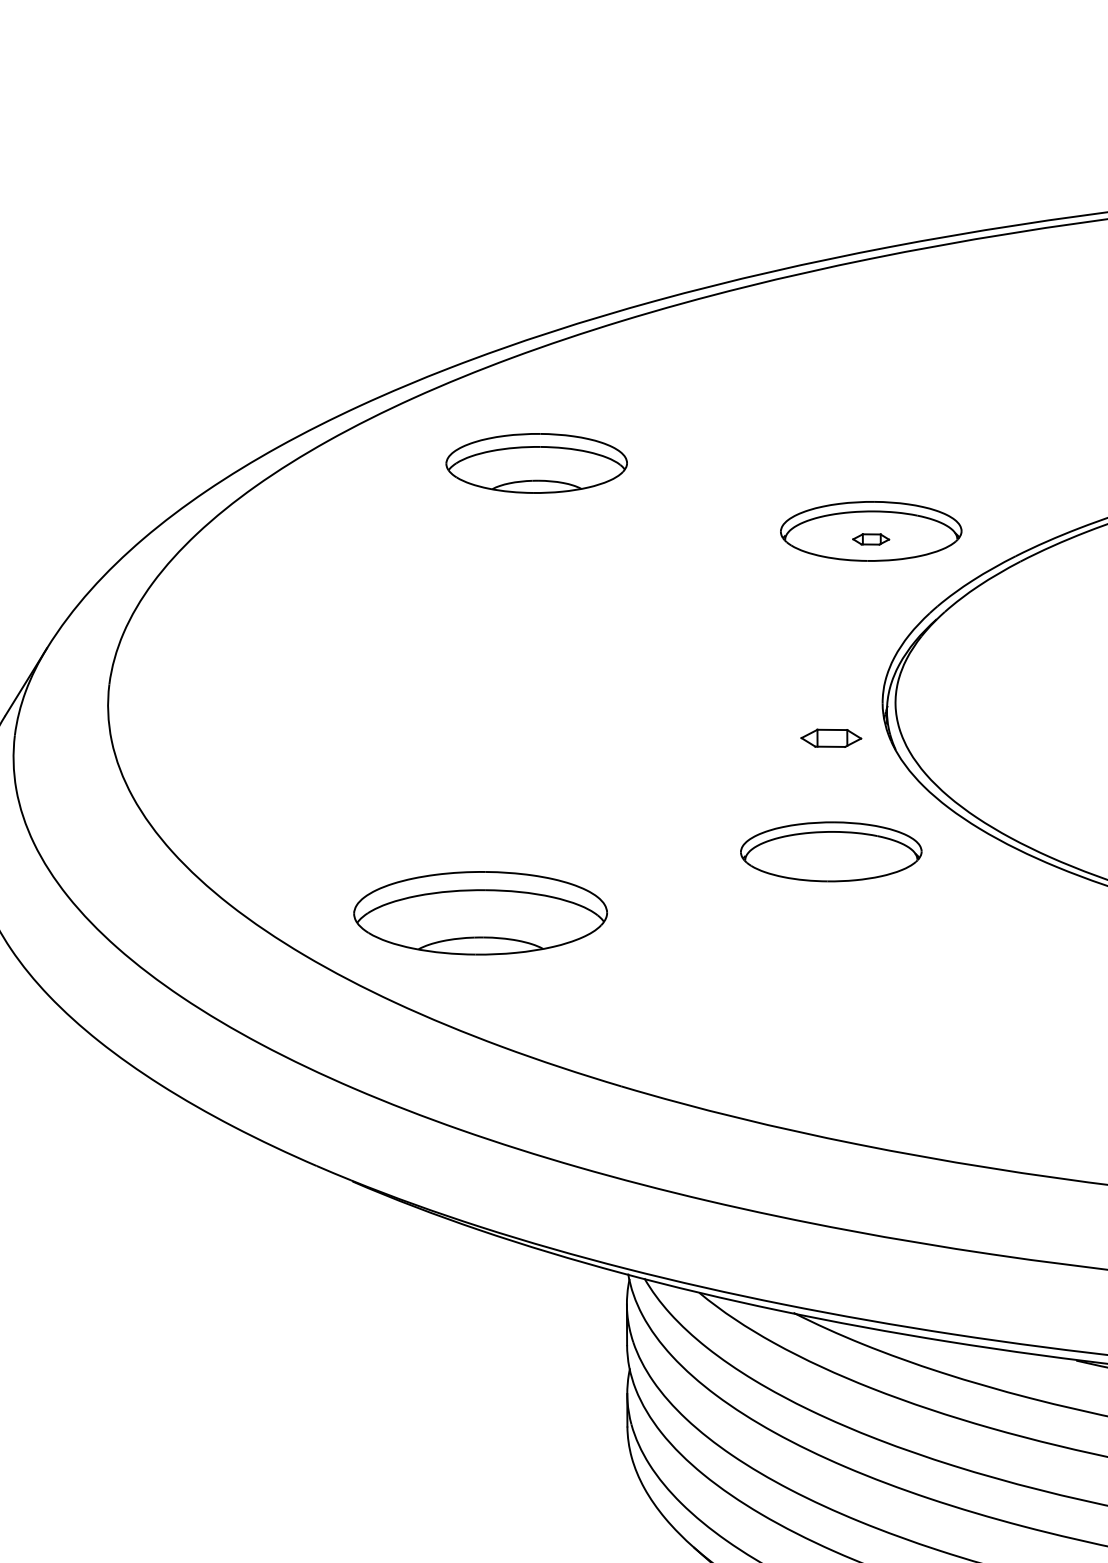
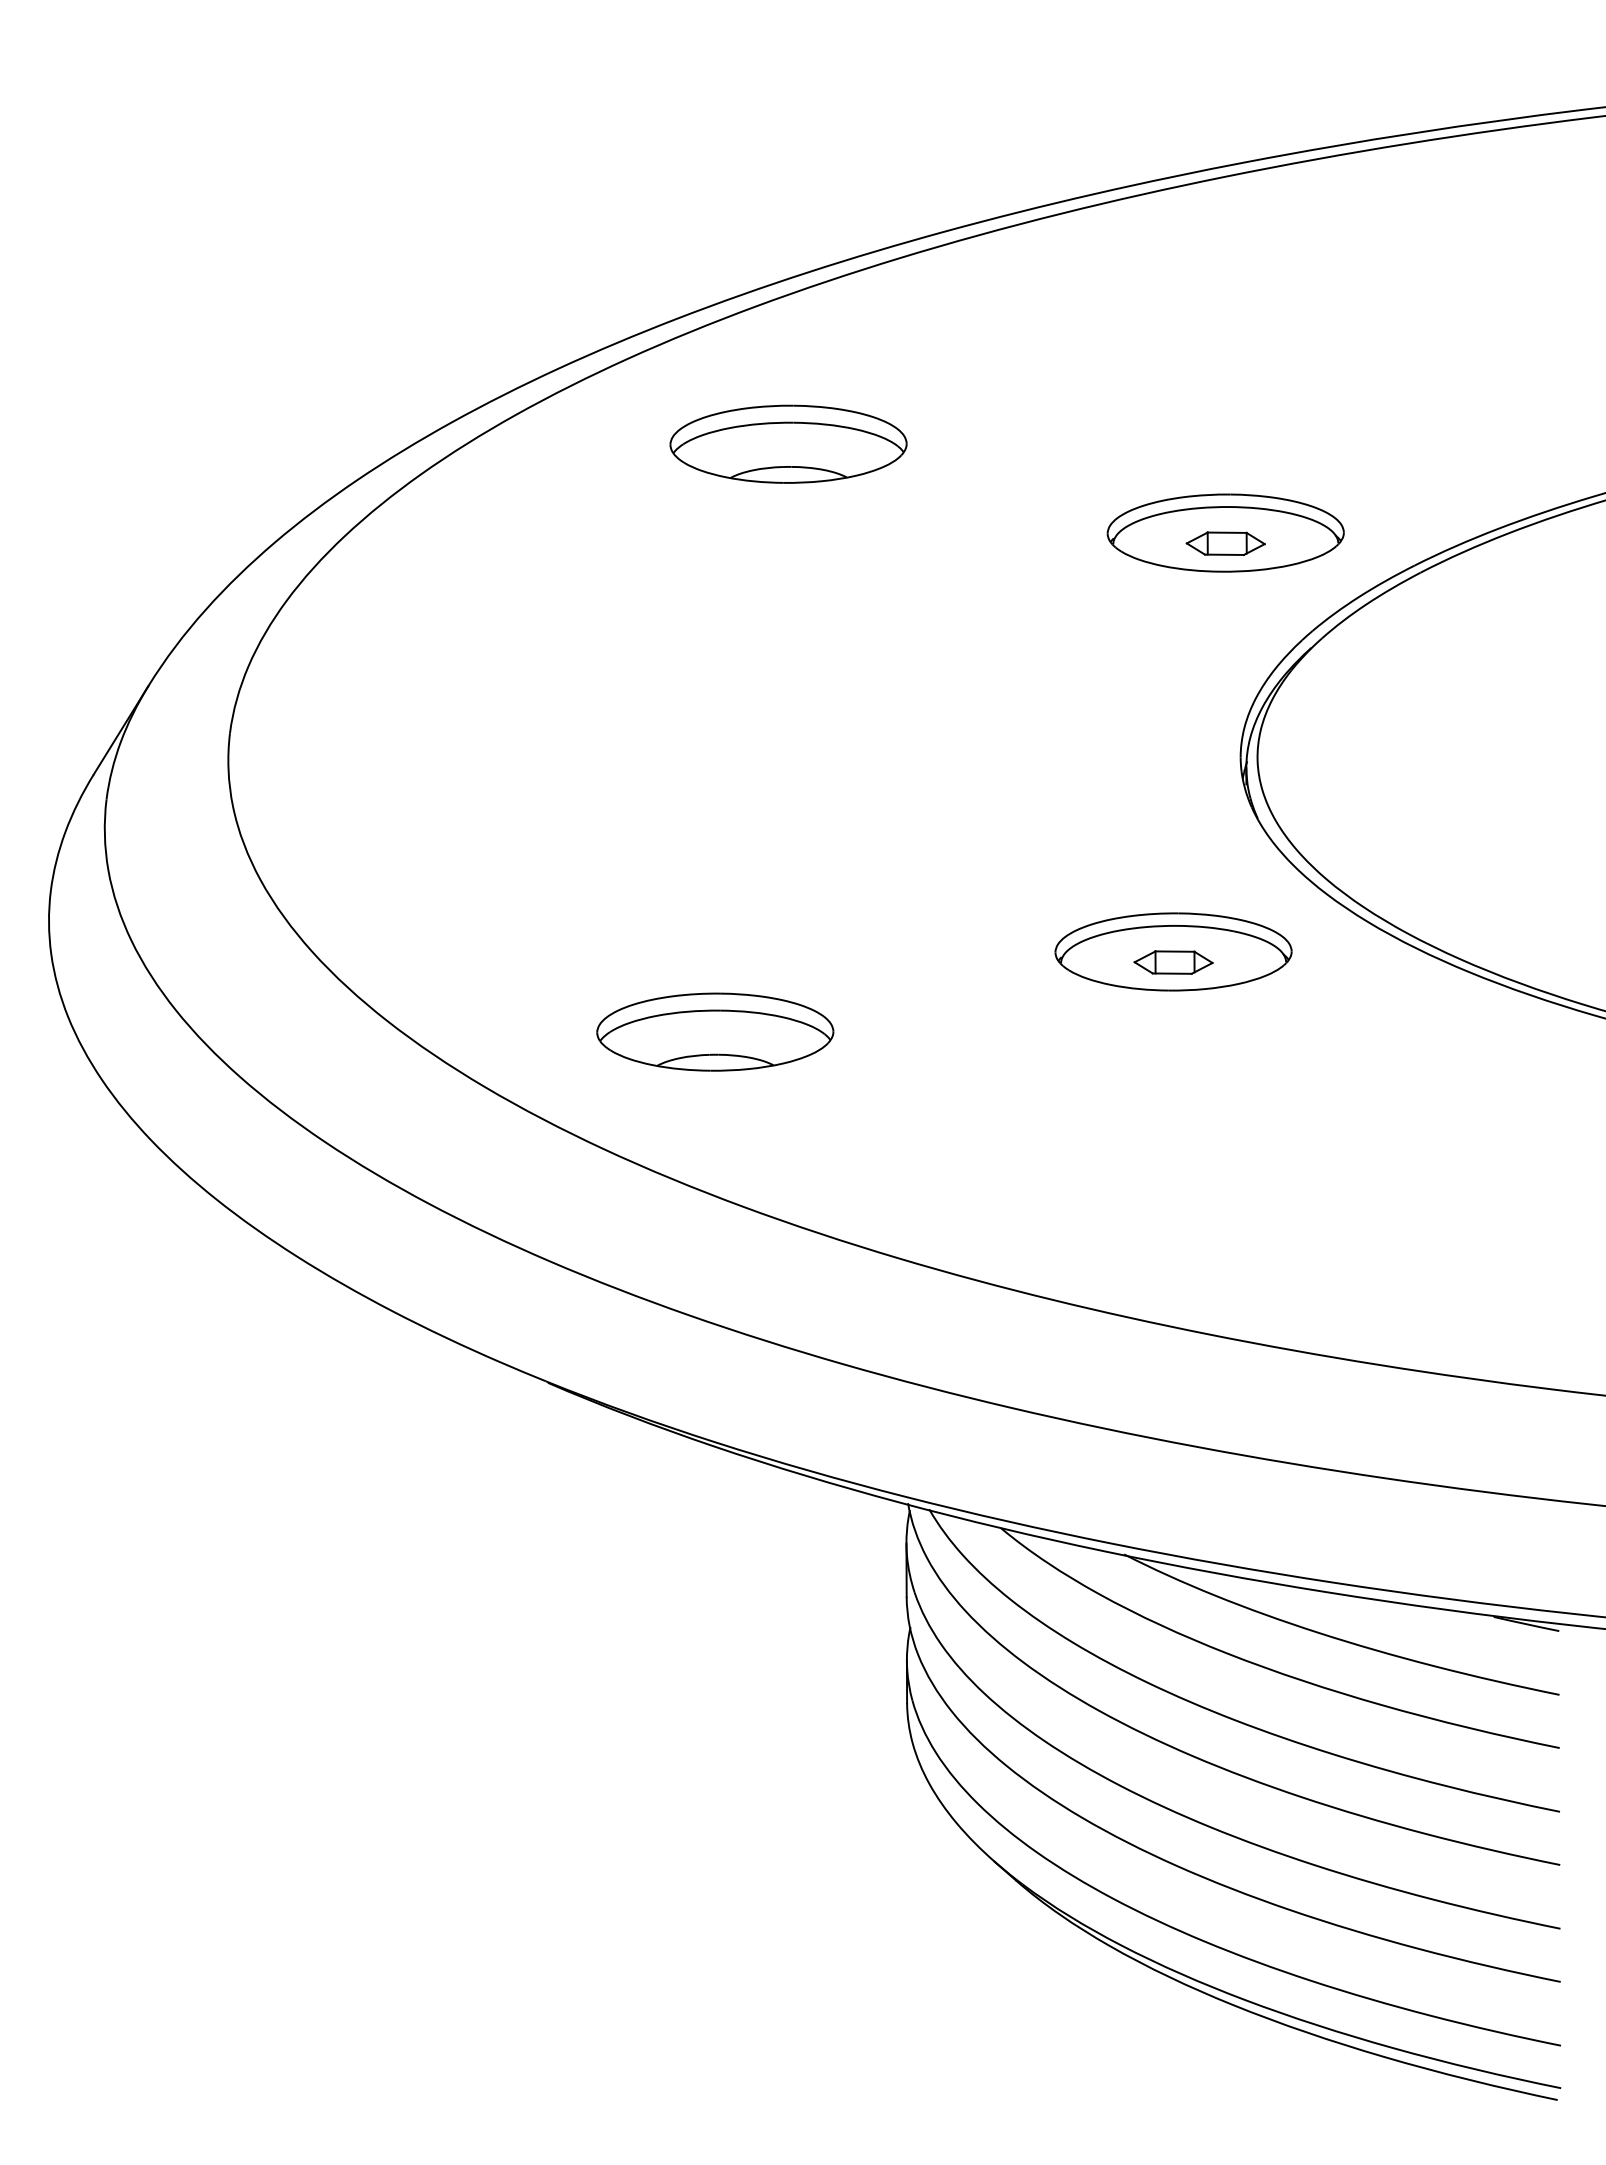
part: (871, 539) -> (1225, 543), size x1.67
part: (831, 738) -> (1173, 962), moved
part: (480, 912) -> (715, 1031), size x0.71

